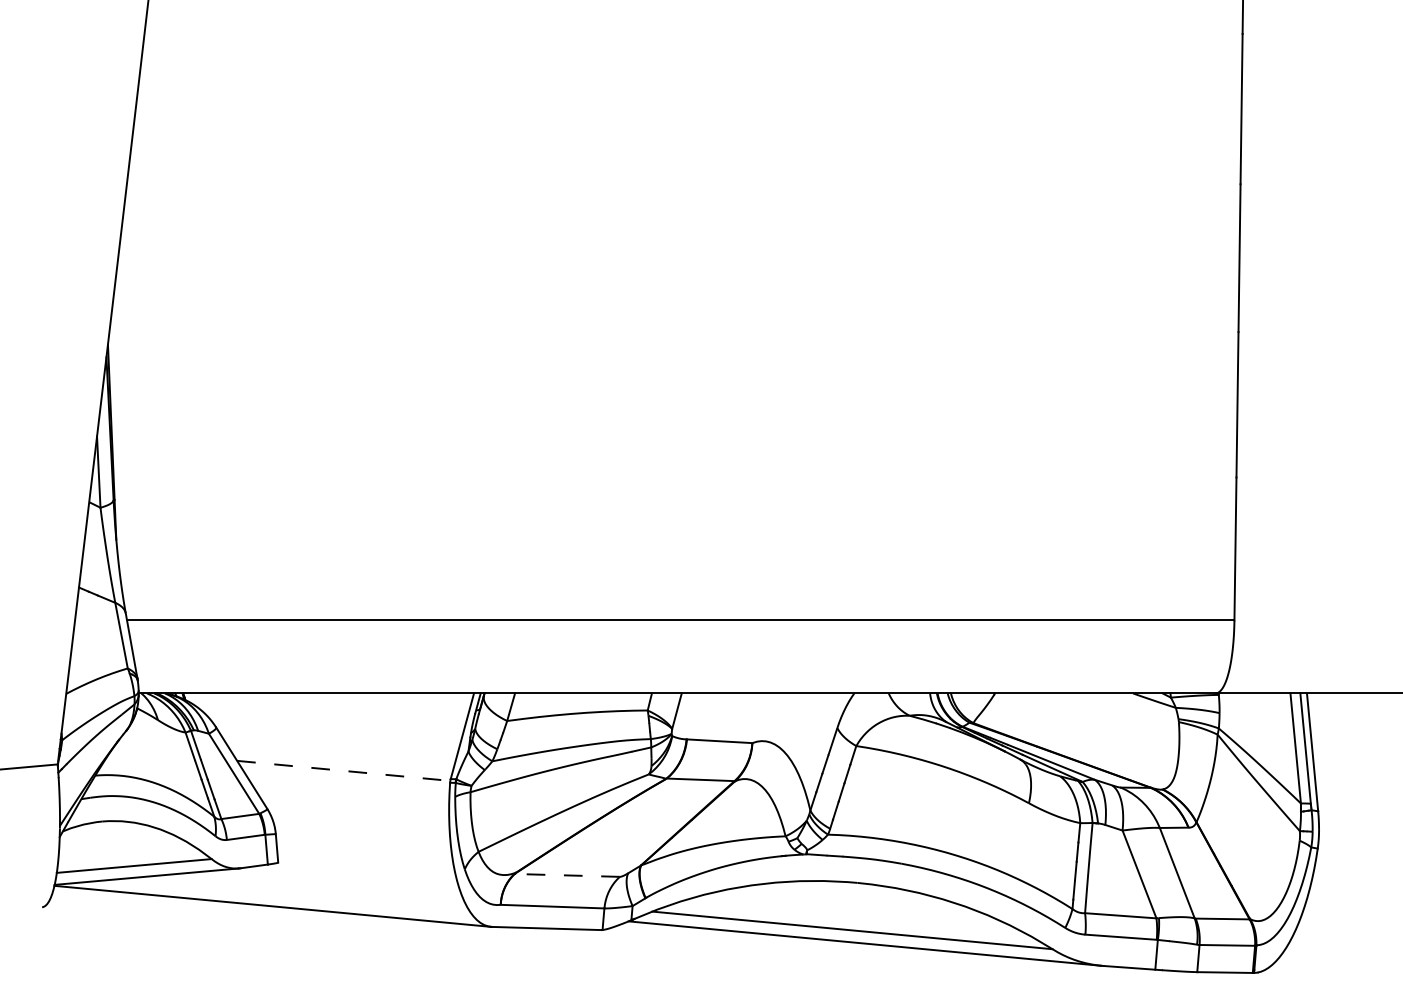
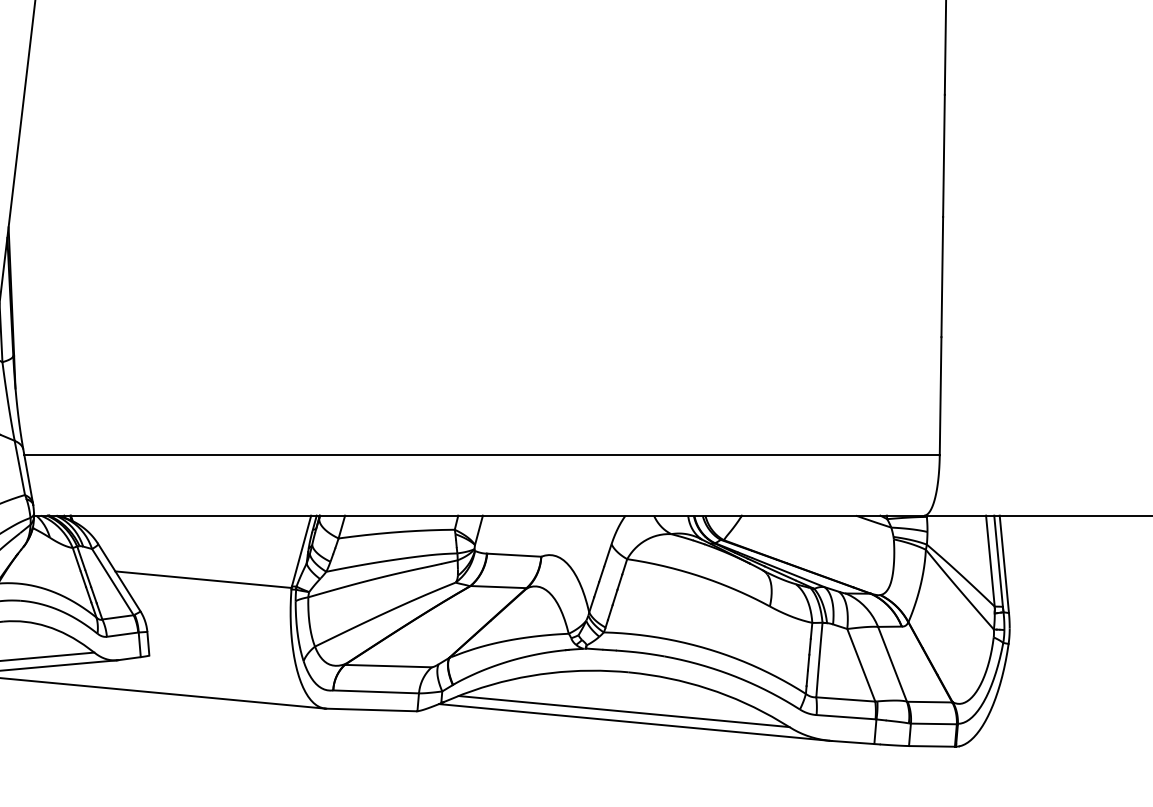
line: (344, 770) -> (204, 579), dashed -> solid
line: (567, 875) -> (388, 666), dashed -> solid

